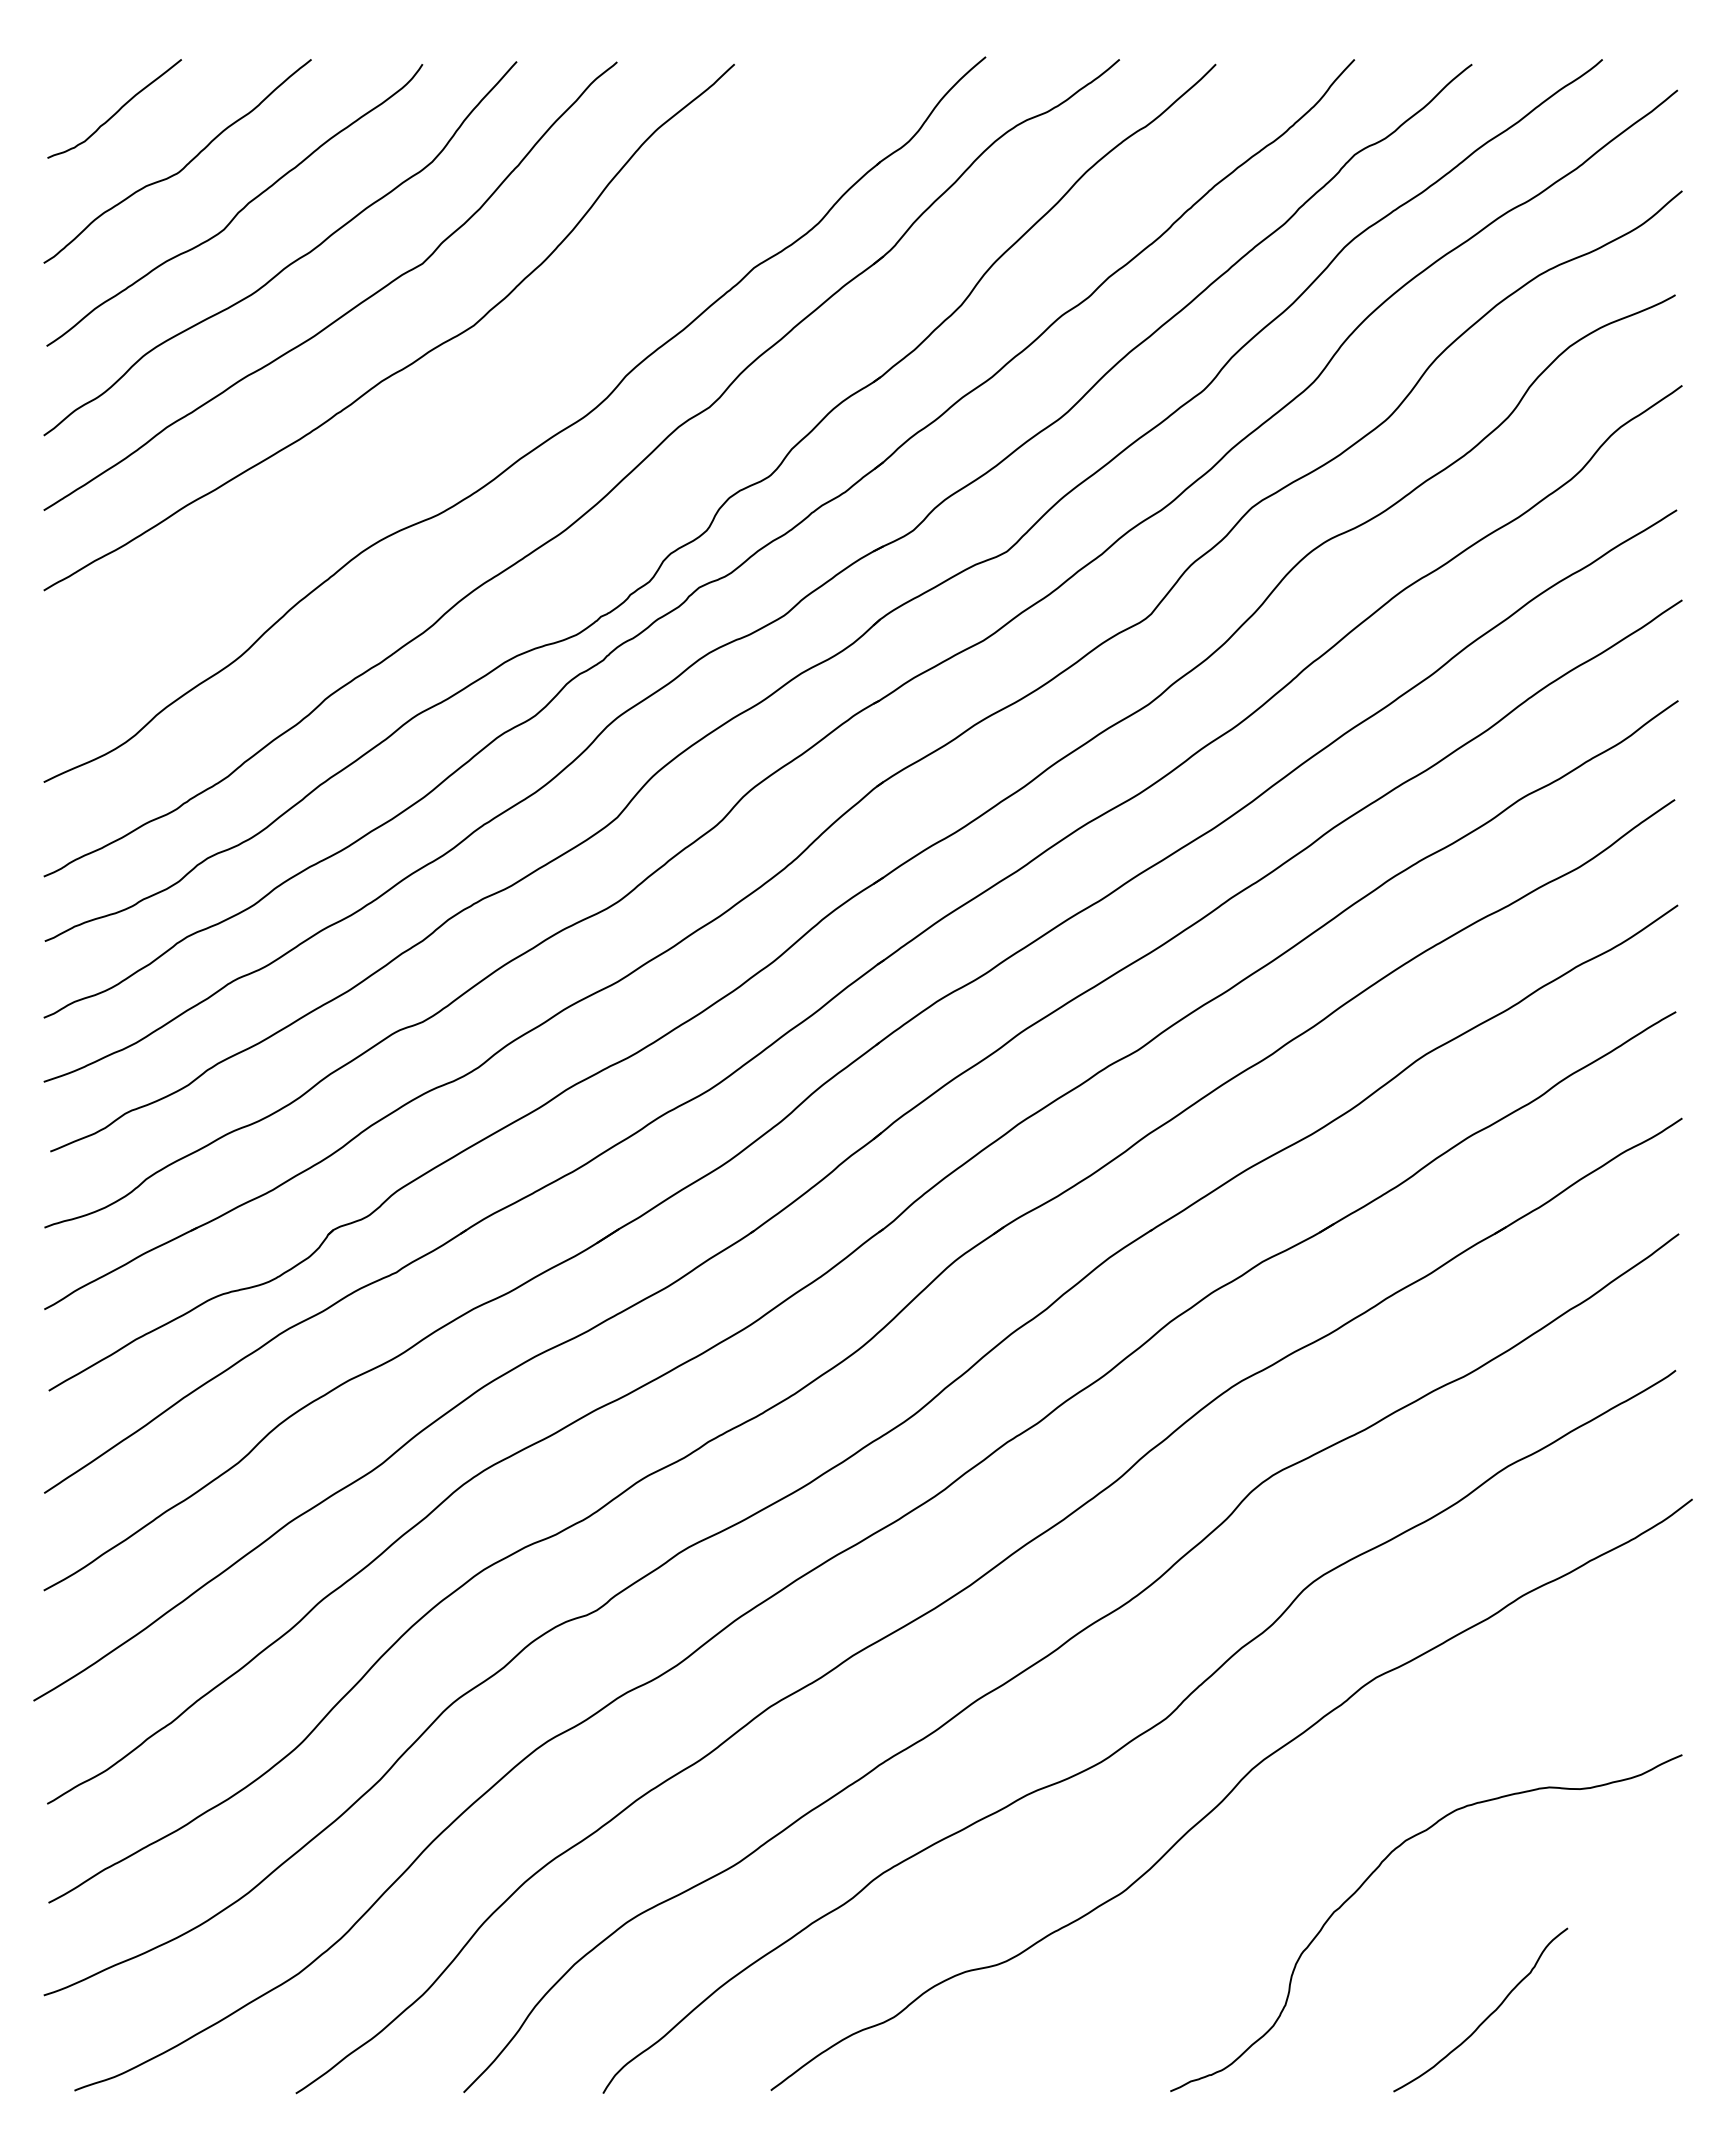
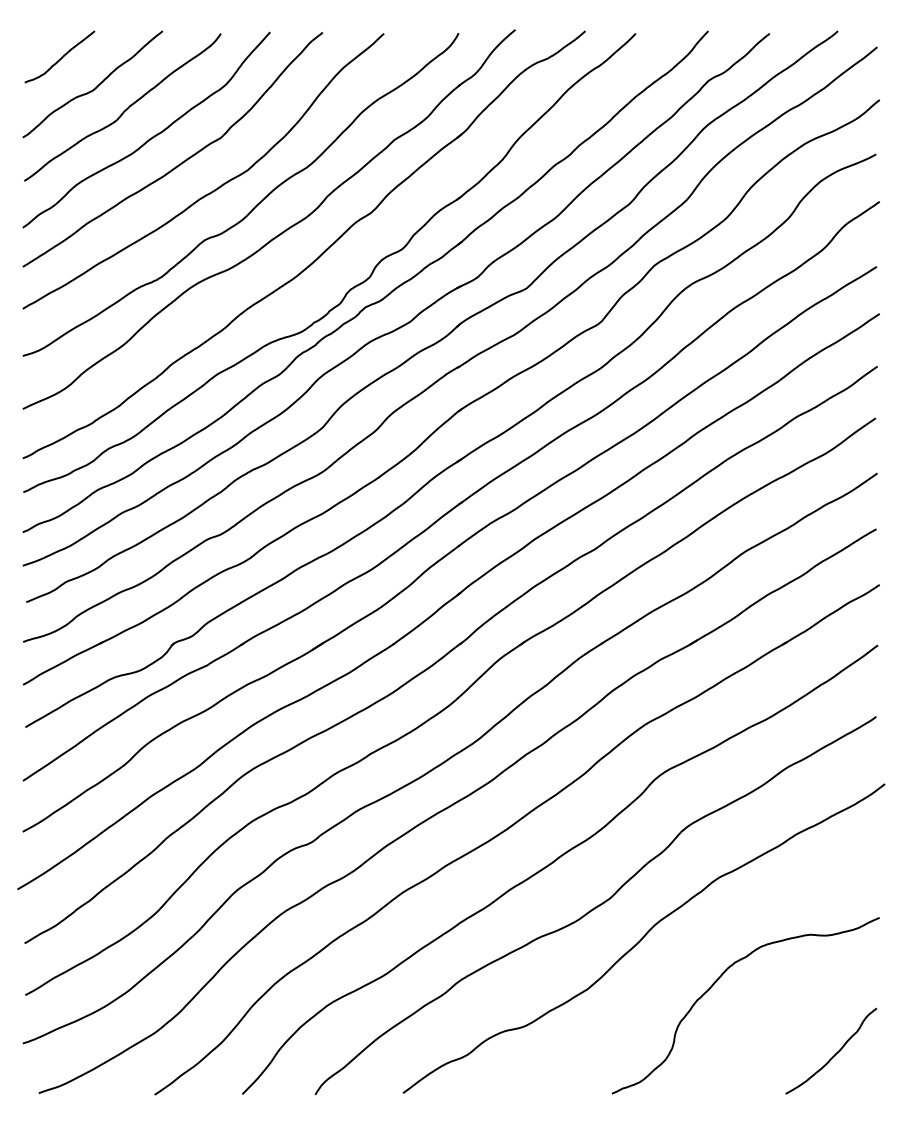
curve: (484, 396) -> (253, 207), added
curve: (1488, 2014) -> (835, 1053), moved

